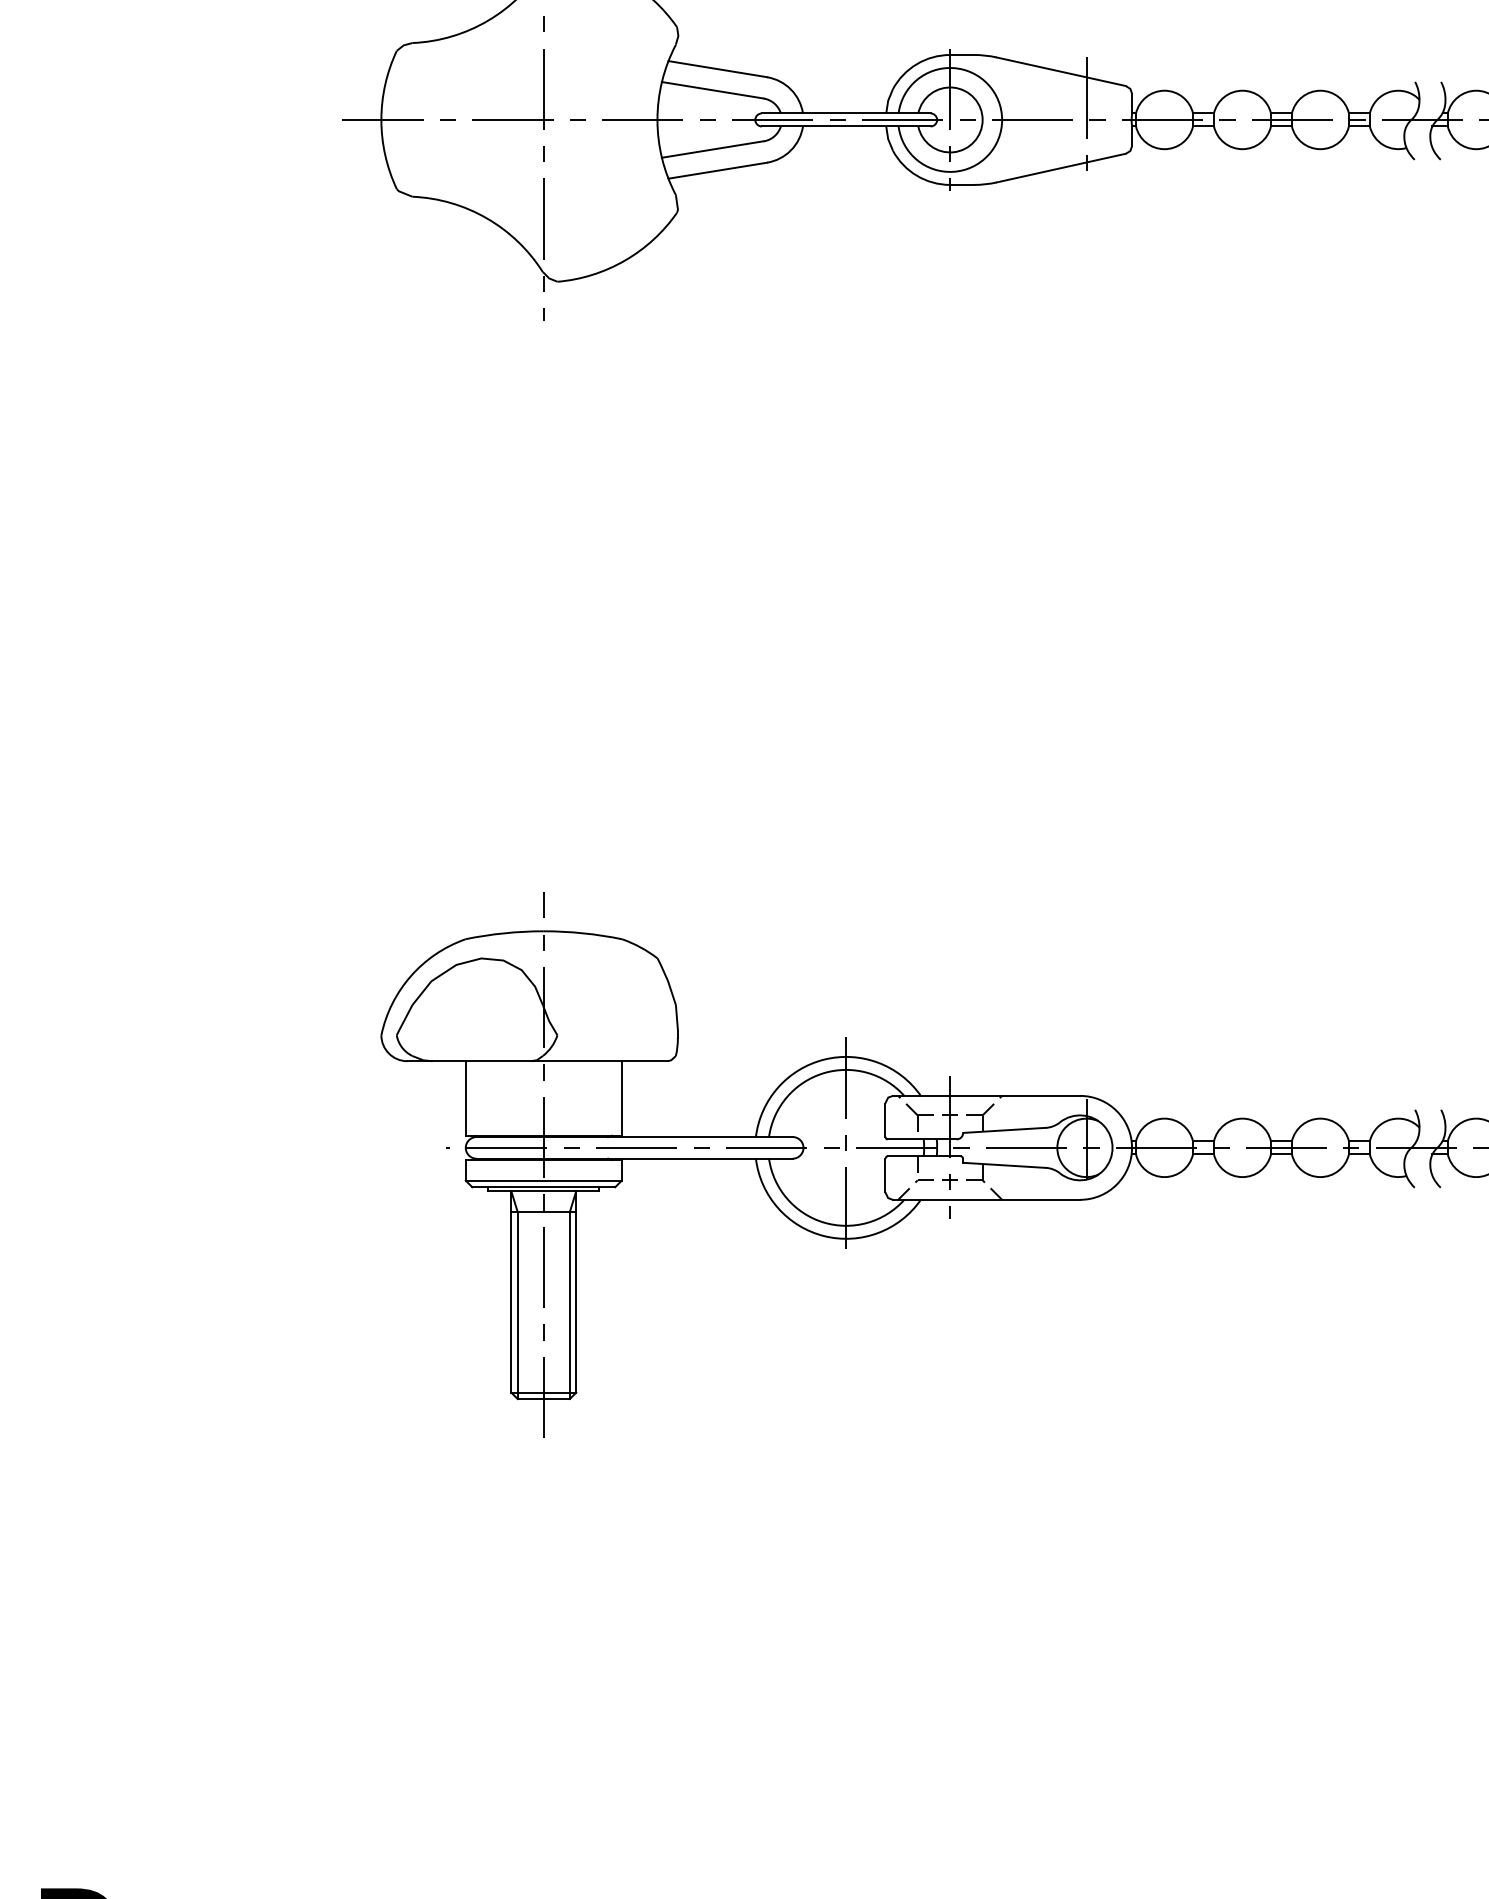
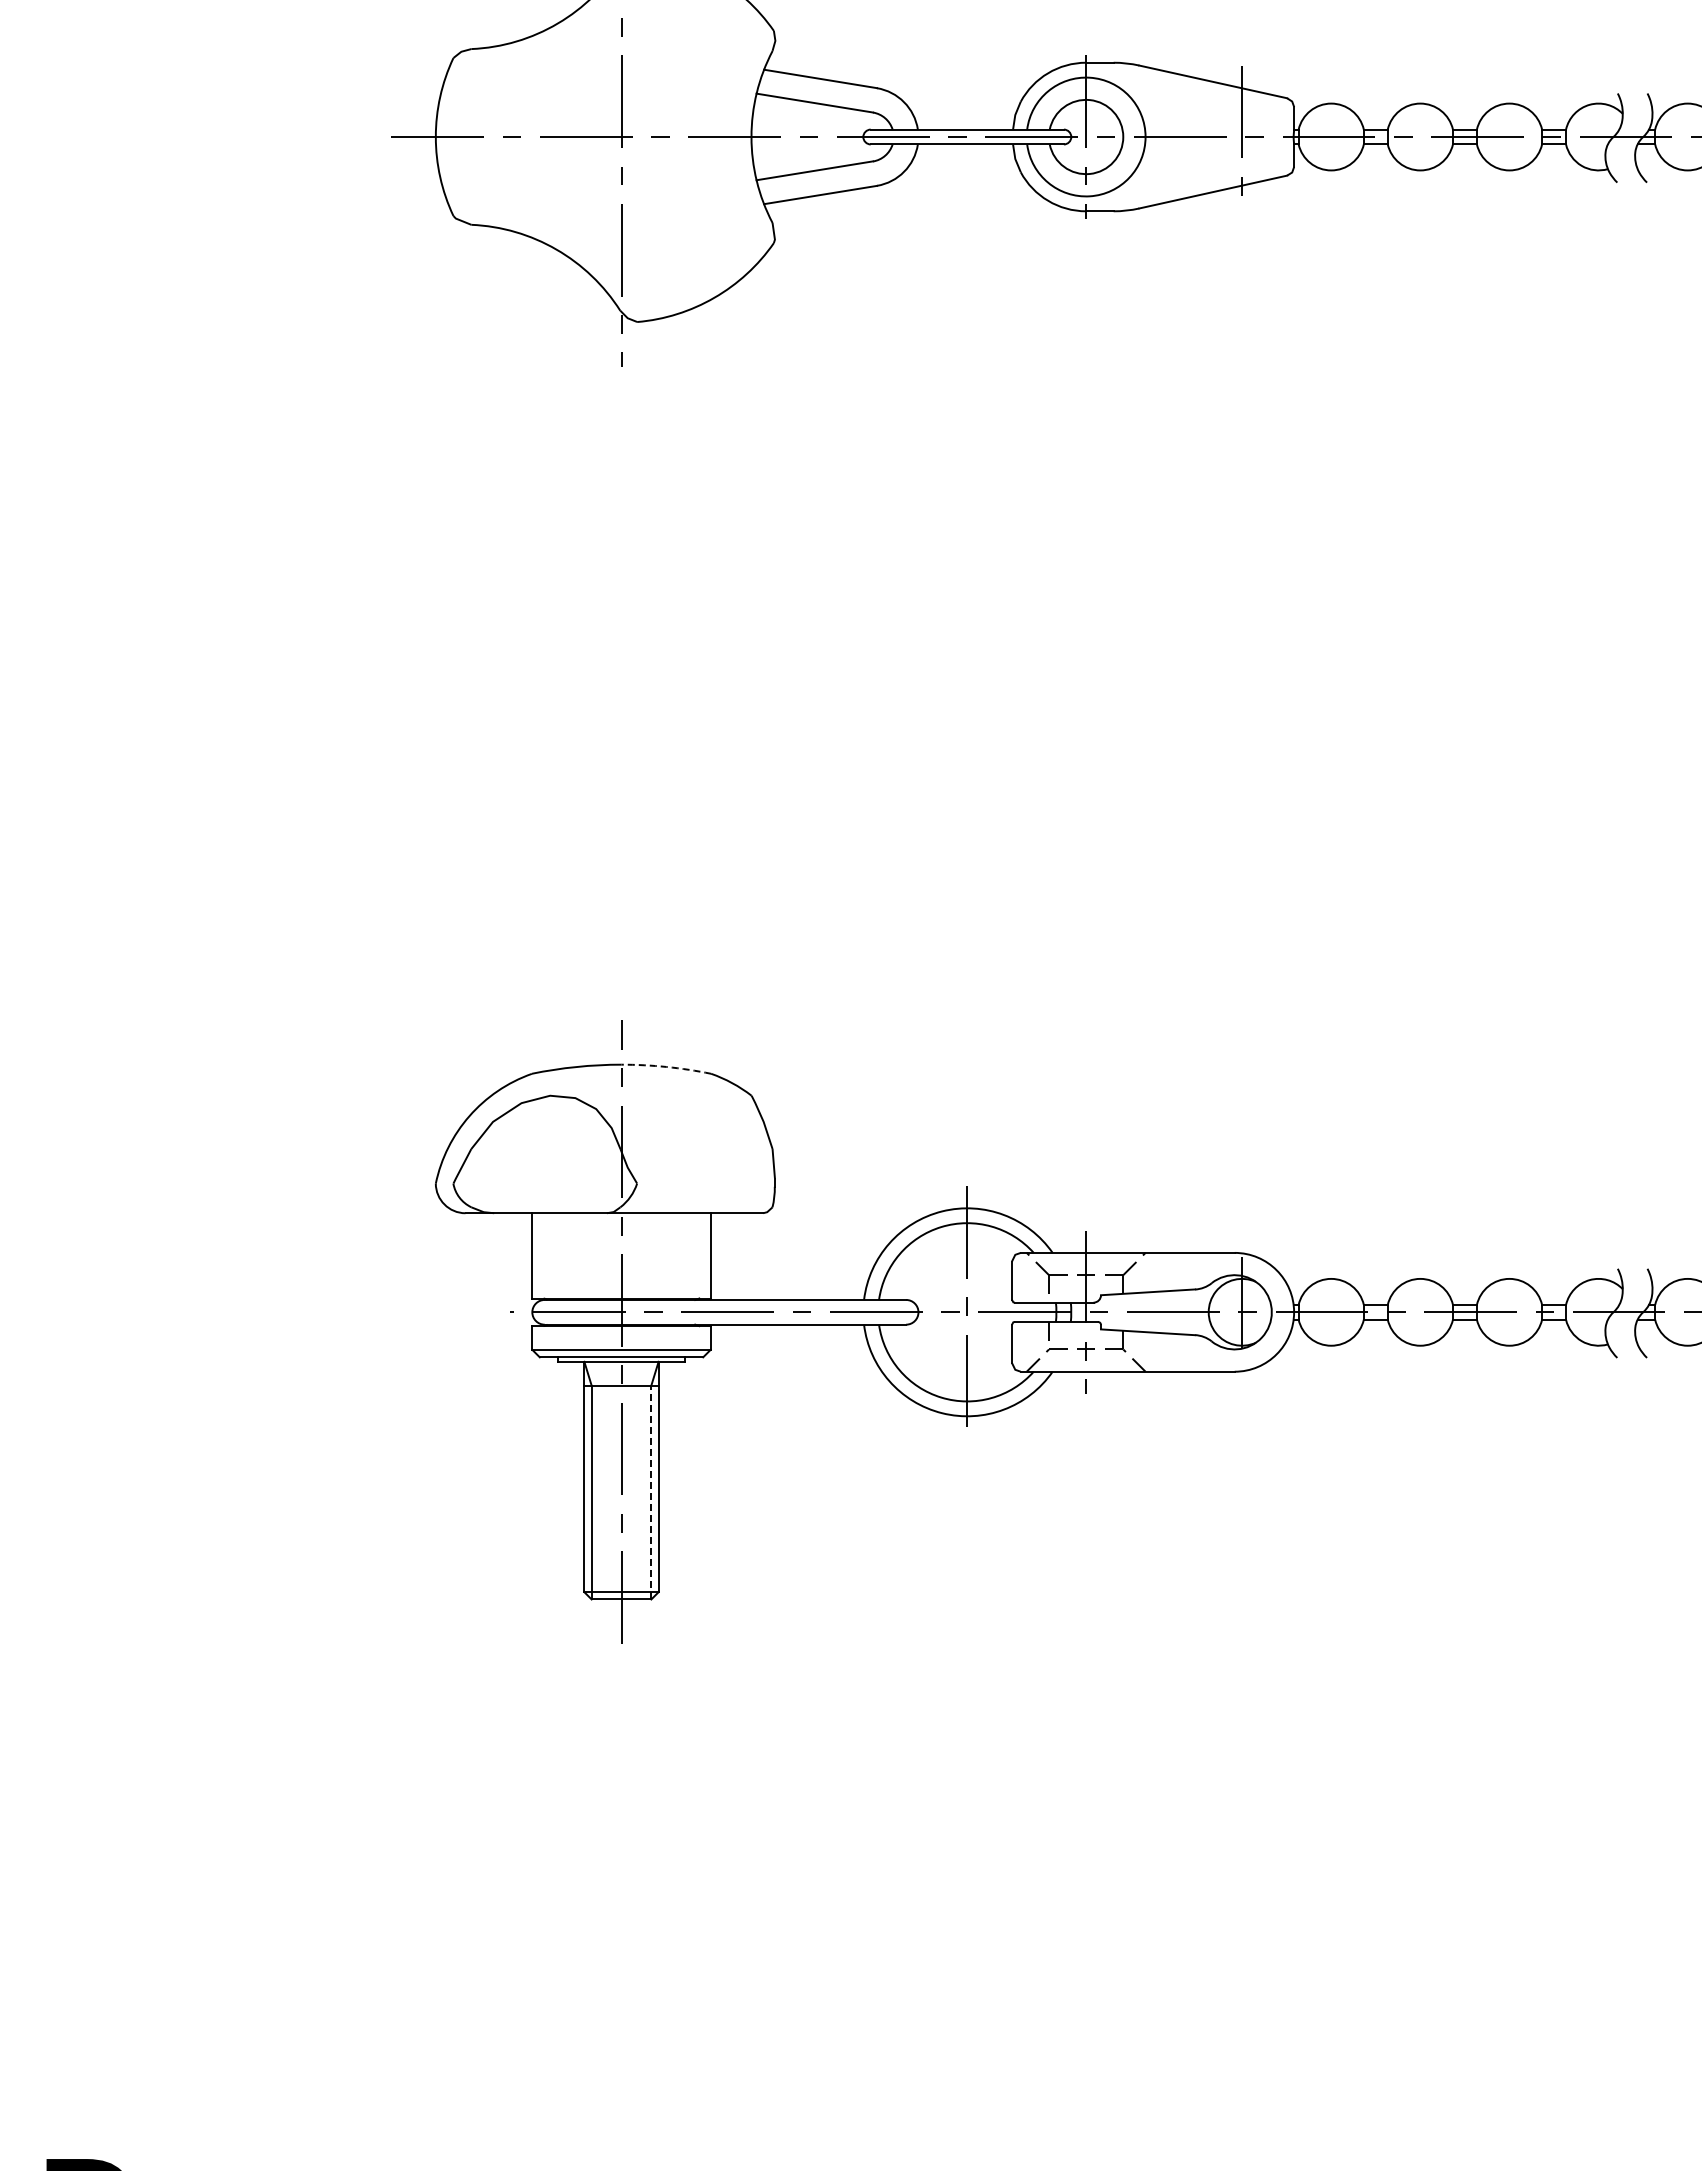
arc: (583, 932) -> (666, 1066), solid -> dashed
line: (570, 1305) -> (651, 1492), solid -> dashed

